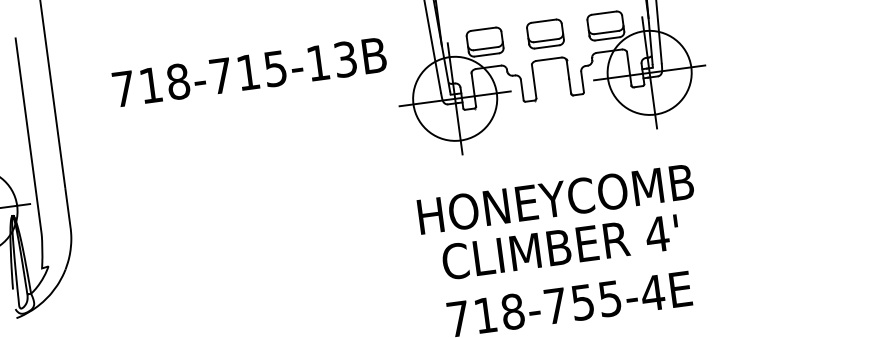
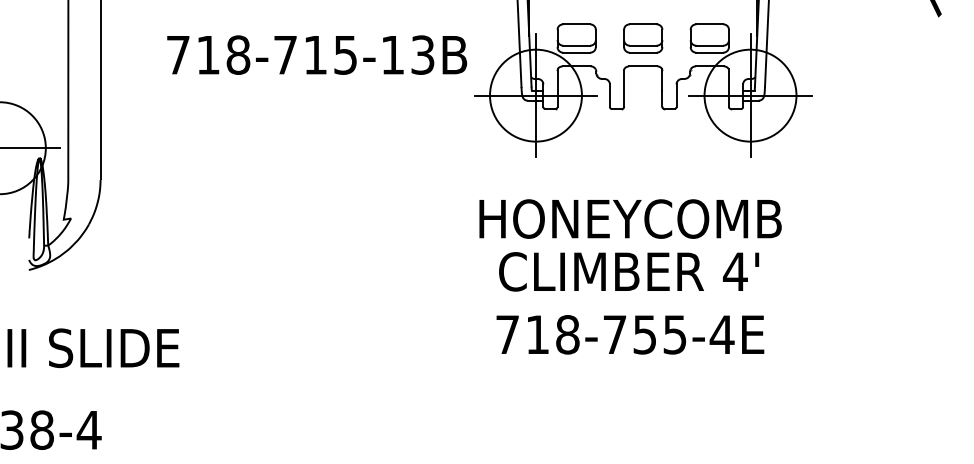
part: (249, 71) -> (317, 54), moved

